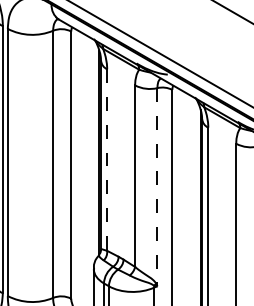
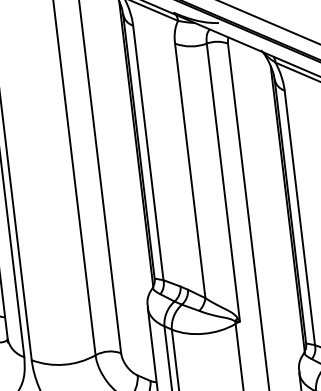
line: (107, 160) -> (148, 153), dashed -> solid
line: (157, 187) -> (223, 182), dashed -> solid

